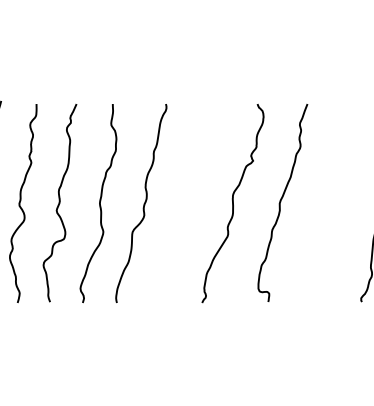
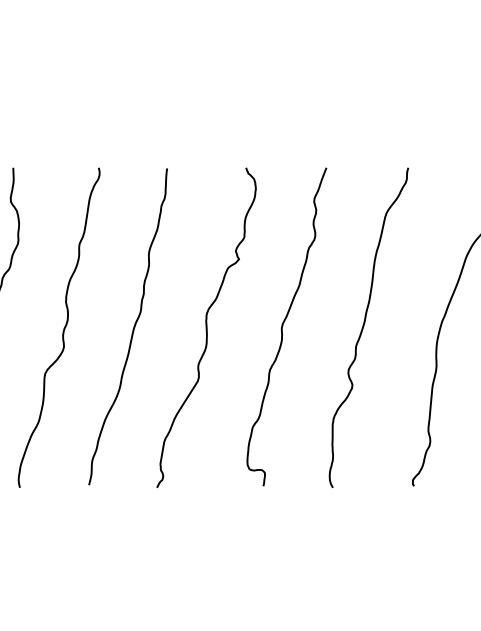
curve: (331, 203) -> (365, 327), added
curve: (186, 204) -> (131, 329), added

